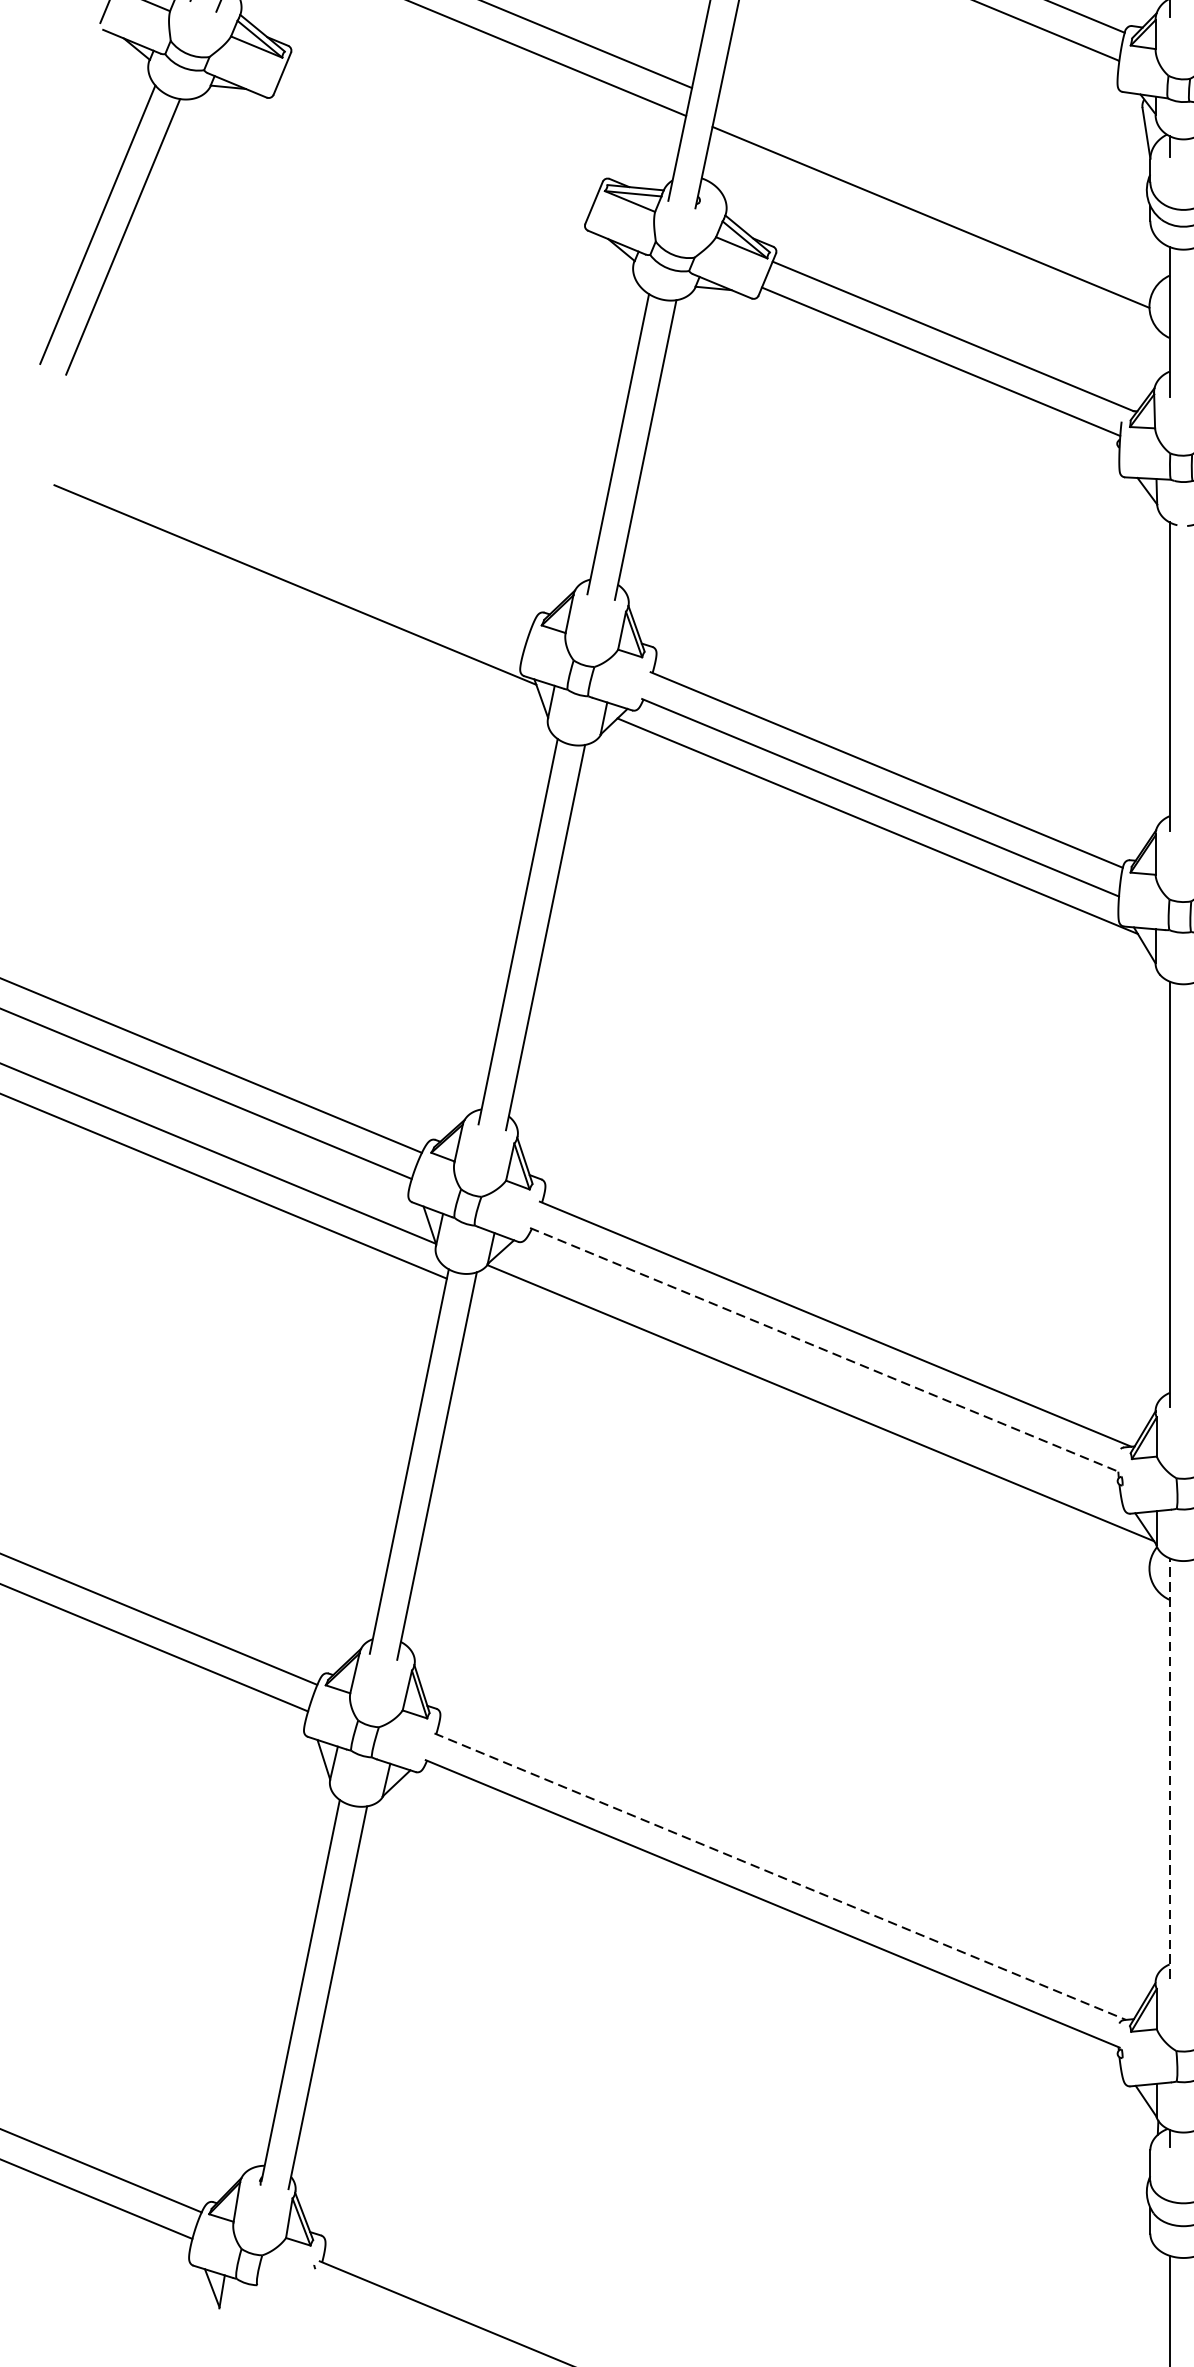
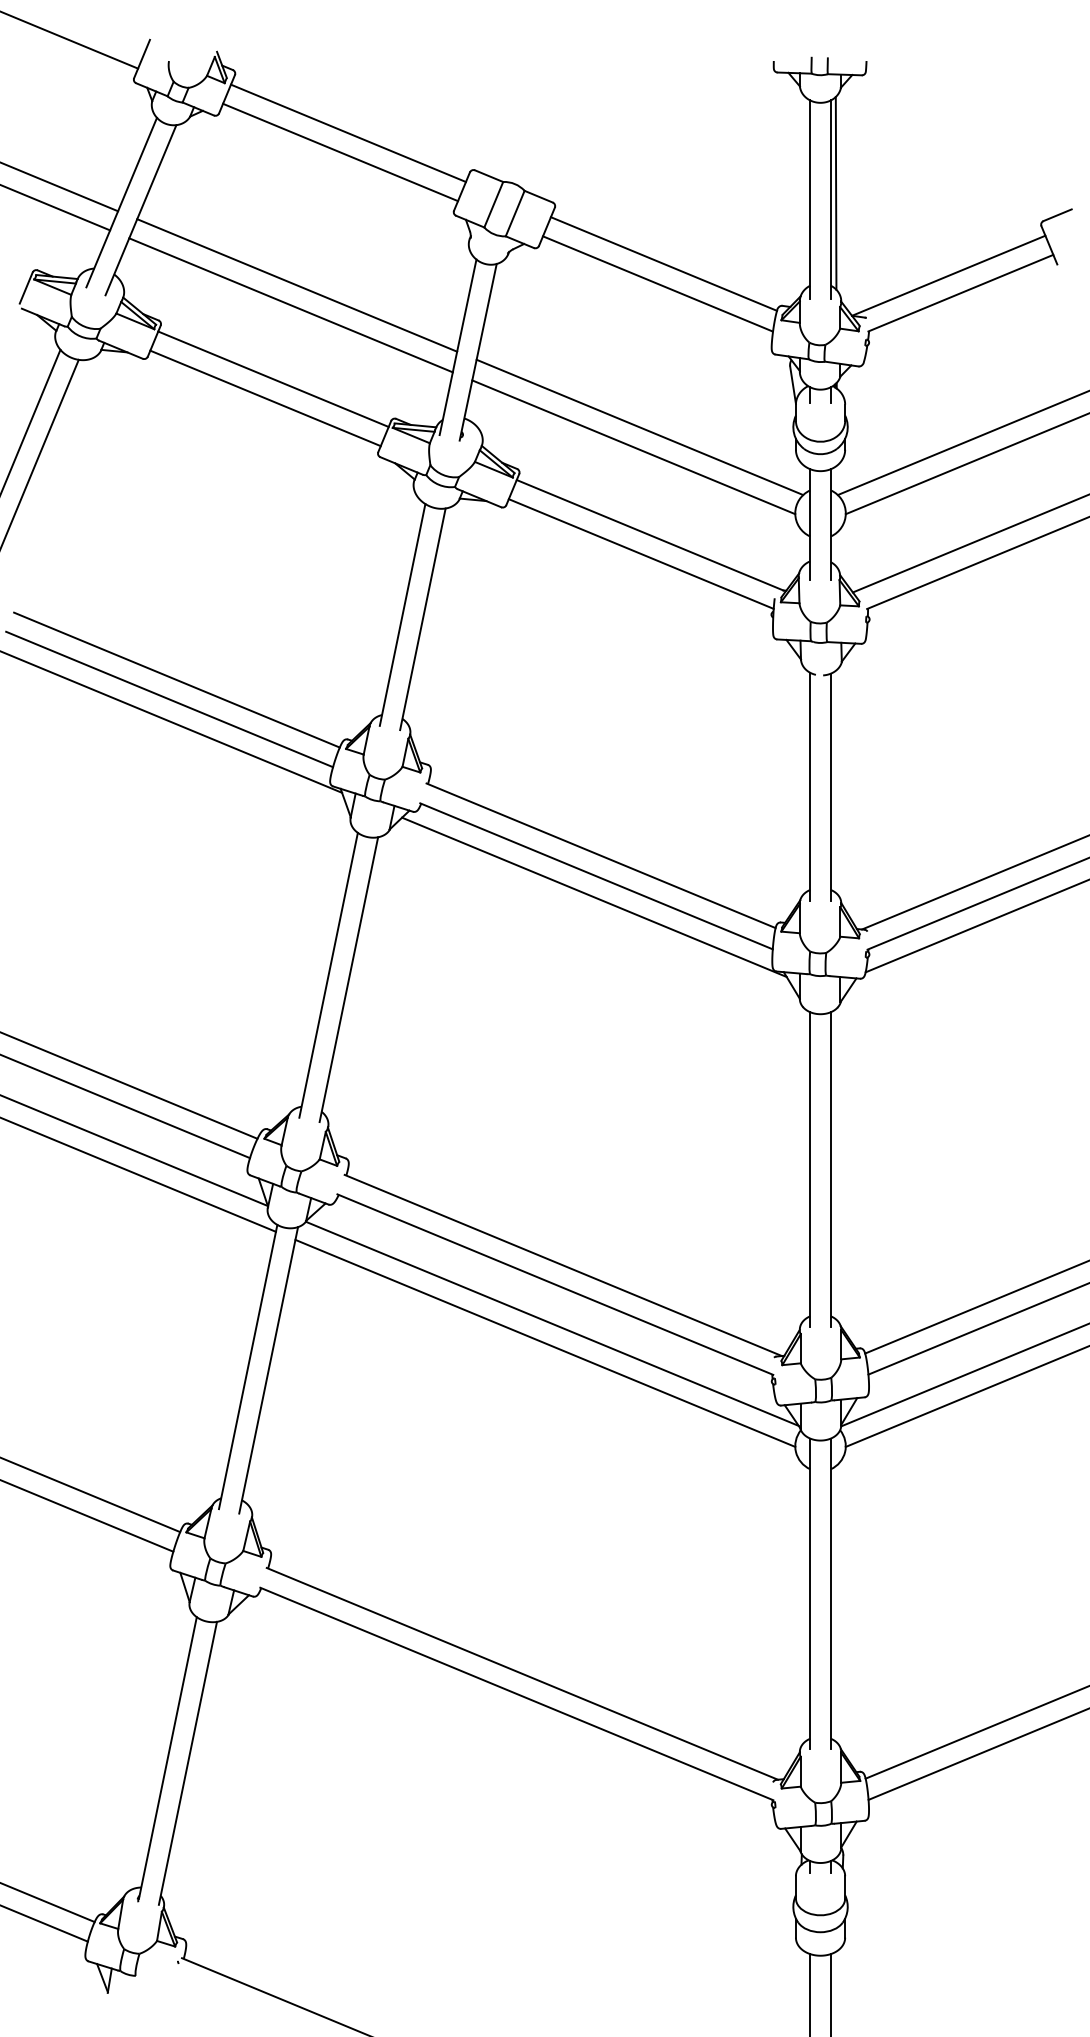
line: (443, 124) -> (273, 378), added
line: (432, 151) -> (265, 398), added
line: (938, 190) -> (639, 427), added
line: (312, 531) -> (176, 679), added
line: (302, 558) -> (169, 699), added
line: (825, 1349) -> (555, 1284), dashed -> solid
line: (811, 1428) -> (545, 1342), added
line: (1170, 1767) -> (810, 1593), dashed -> solid
line: (780, 1876) -> (522, 1673), dashed -> solid

